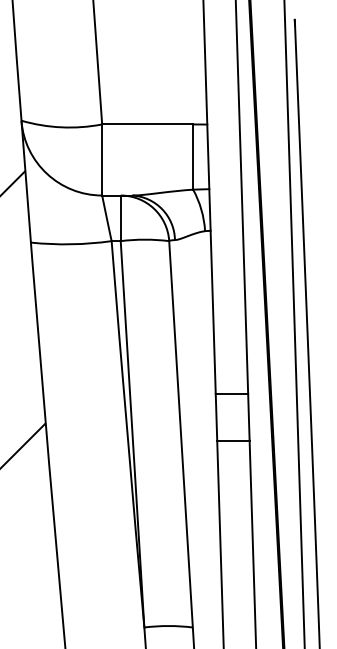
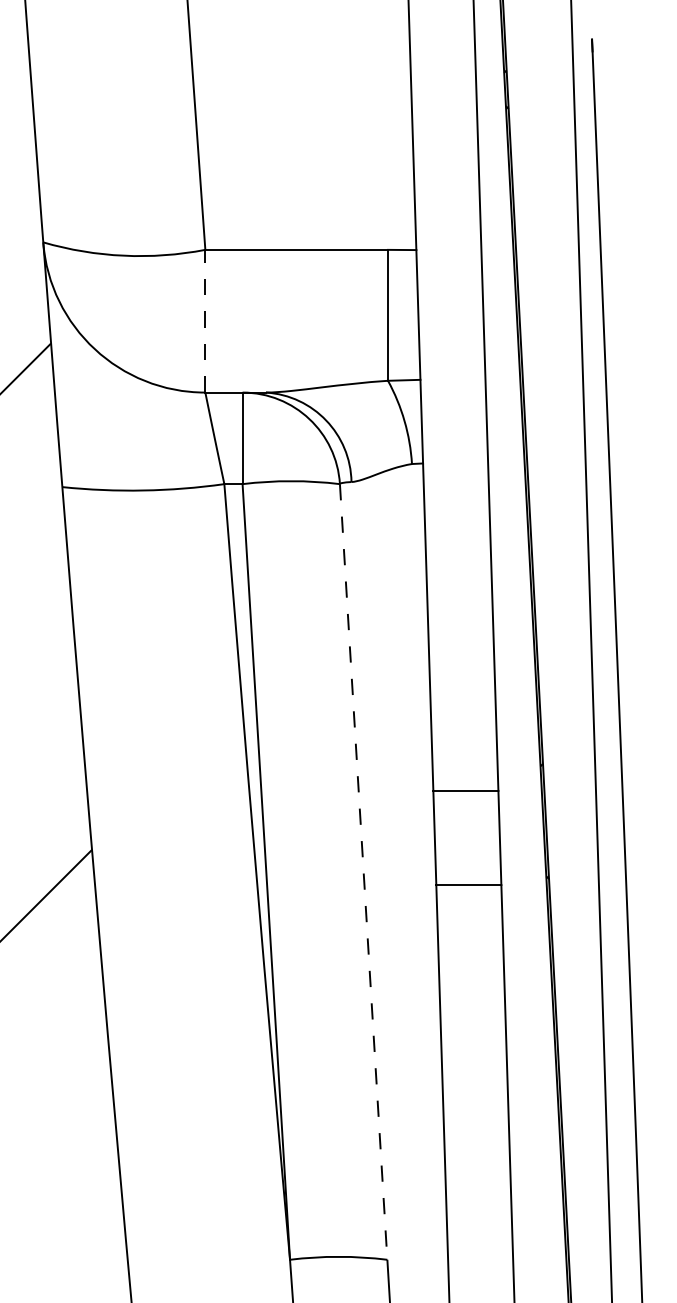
line: (102, 159) -> (205, 320), solid -> dashed
line: (181, 434) -> (364, 872), solid -> dashed

